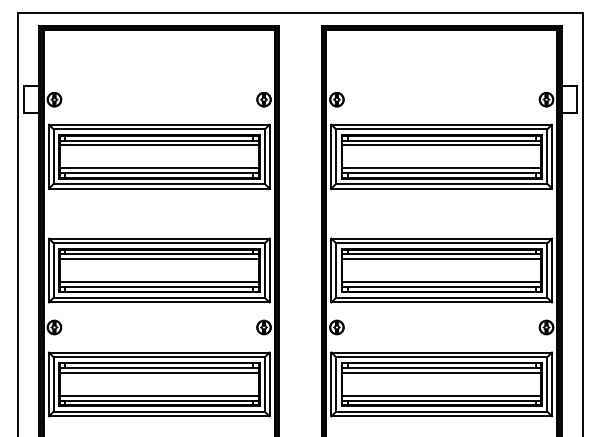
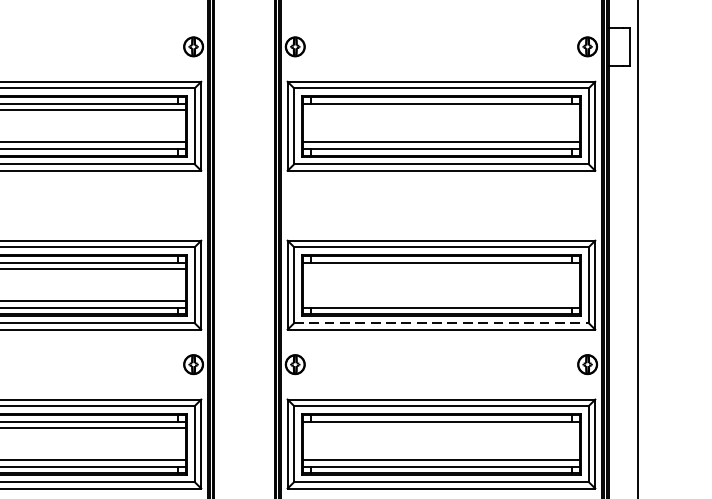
line: (441, 145) -> (441, 110), removed
line: (441, 258) -> (441, 268), removed
line: (441, 282) -> (441, 301), removed
line: (441, 297) -> (441, 322), solid -> dashed
line: (441, 372) -> (441, 427), removed

